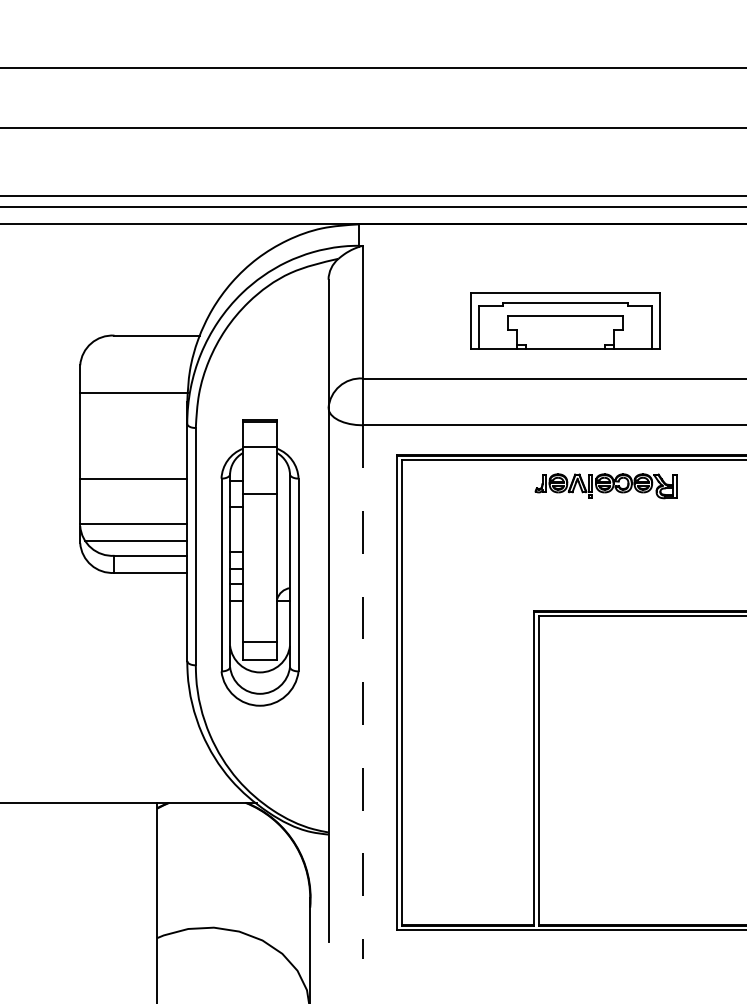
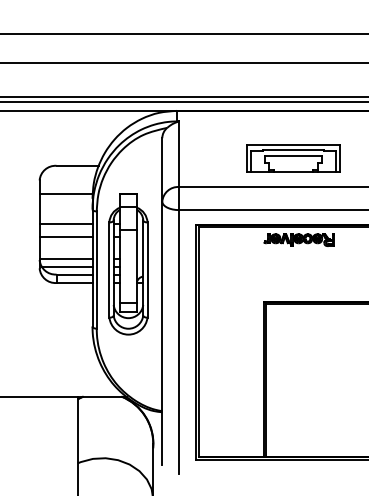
part: (565, 320) -> (293, 158), moved
line: (132, 452) -> (65, 223), added
part: (260, 563) -> (128, 264), moved
line: (363, 691) -> (179, 341), dashed -> solid

